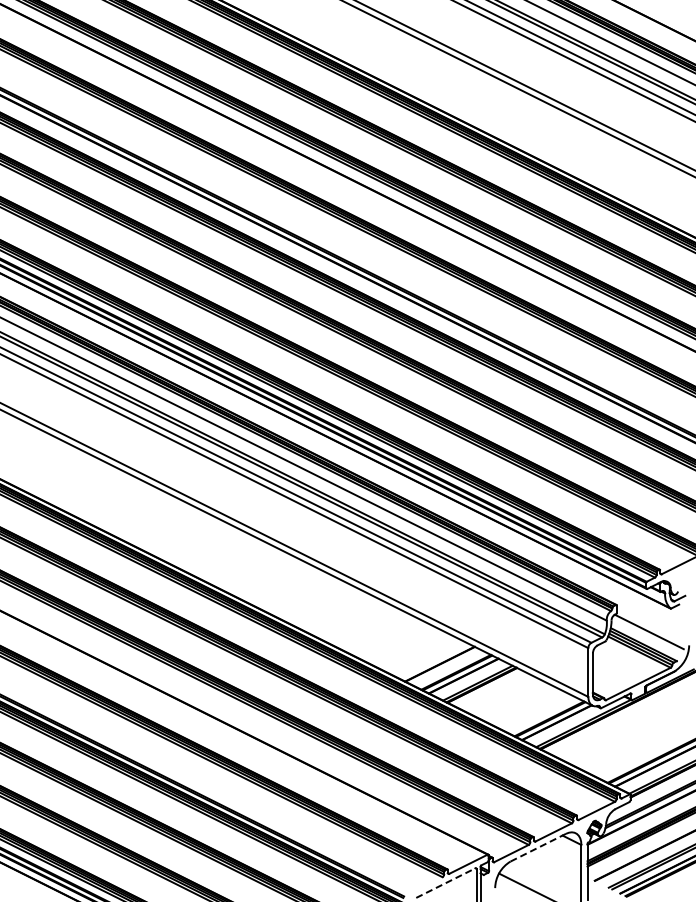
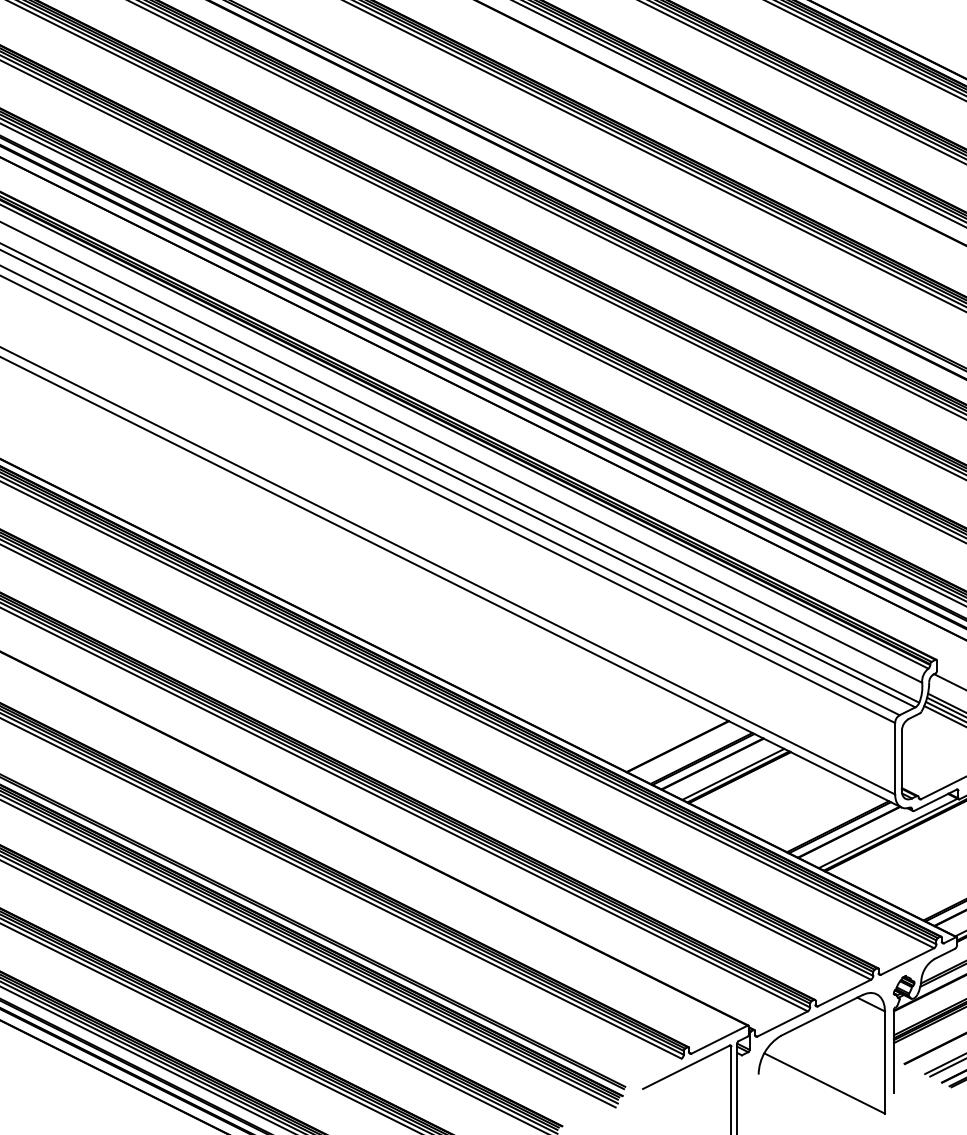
line: (538, 847) -> (822, 1015), dashed -> solid
line: (446, 882) -> (687, 1066), dashed -> solid

